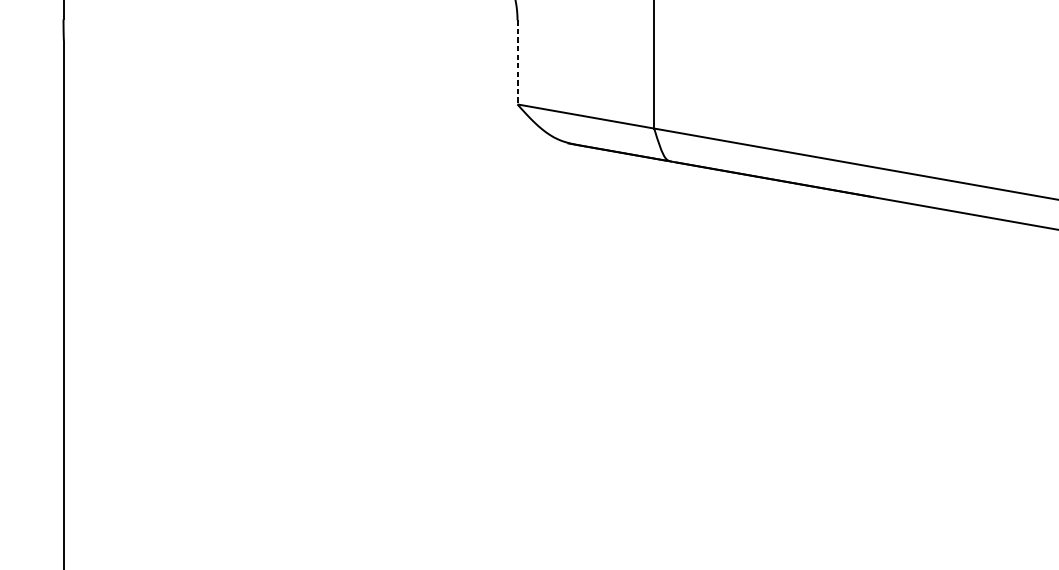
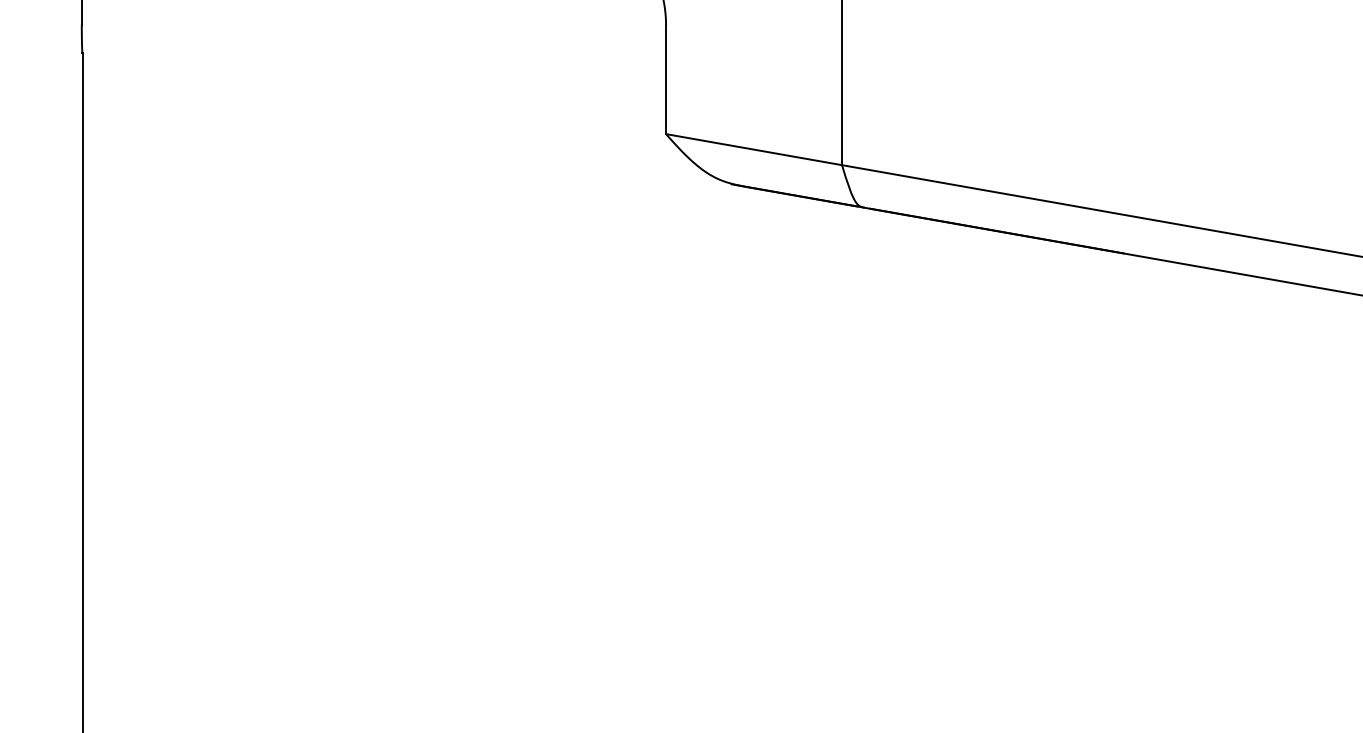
line: (517, 62) -> (666, 80), dashed -> solid

